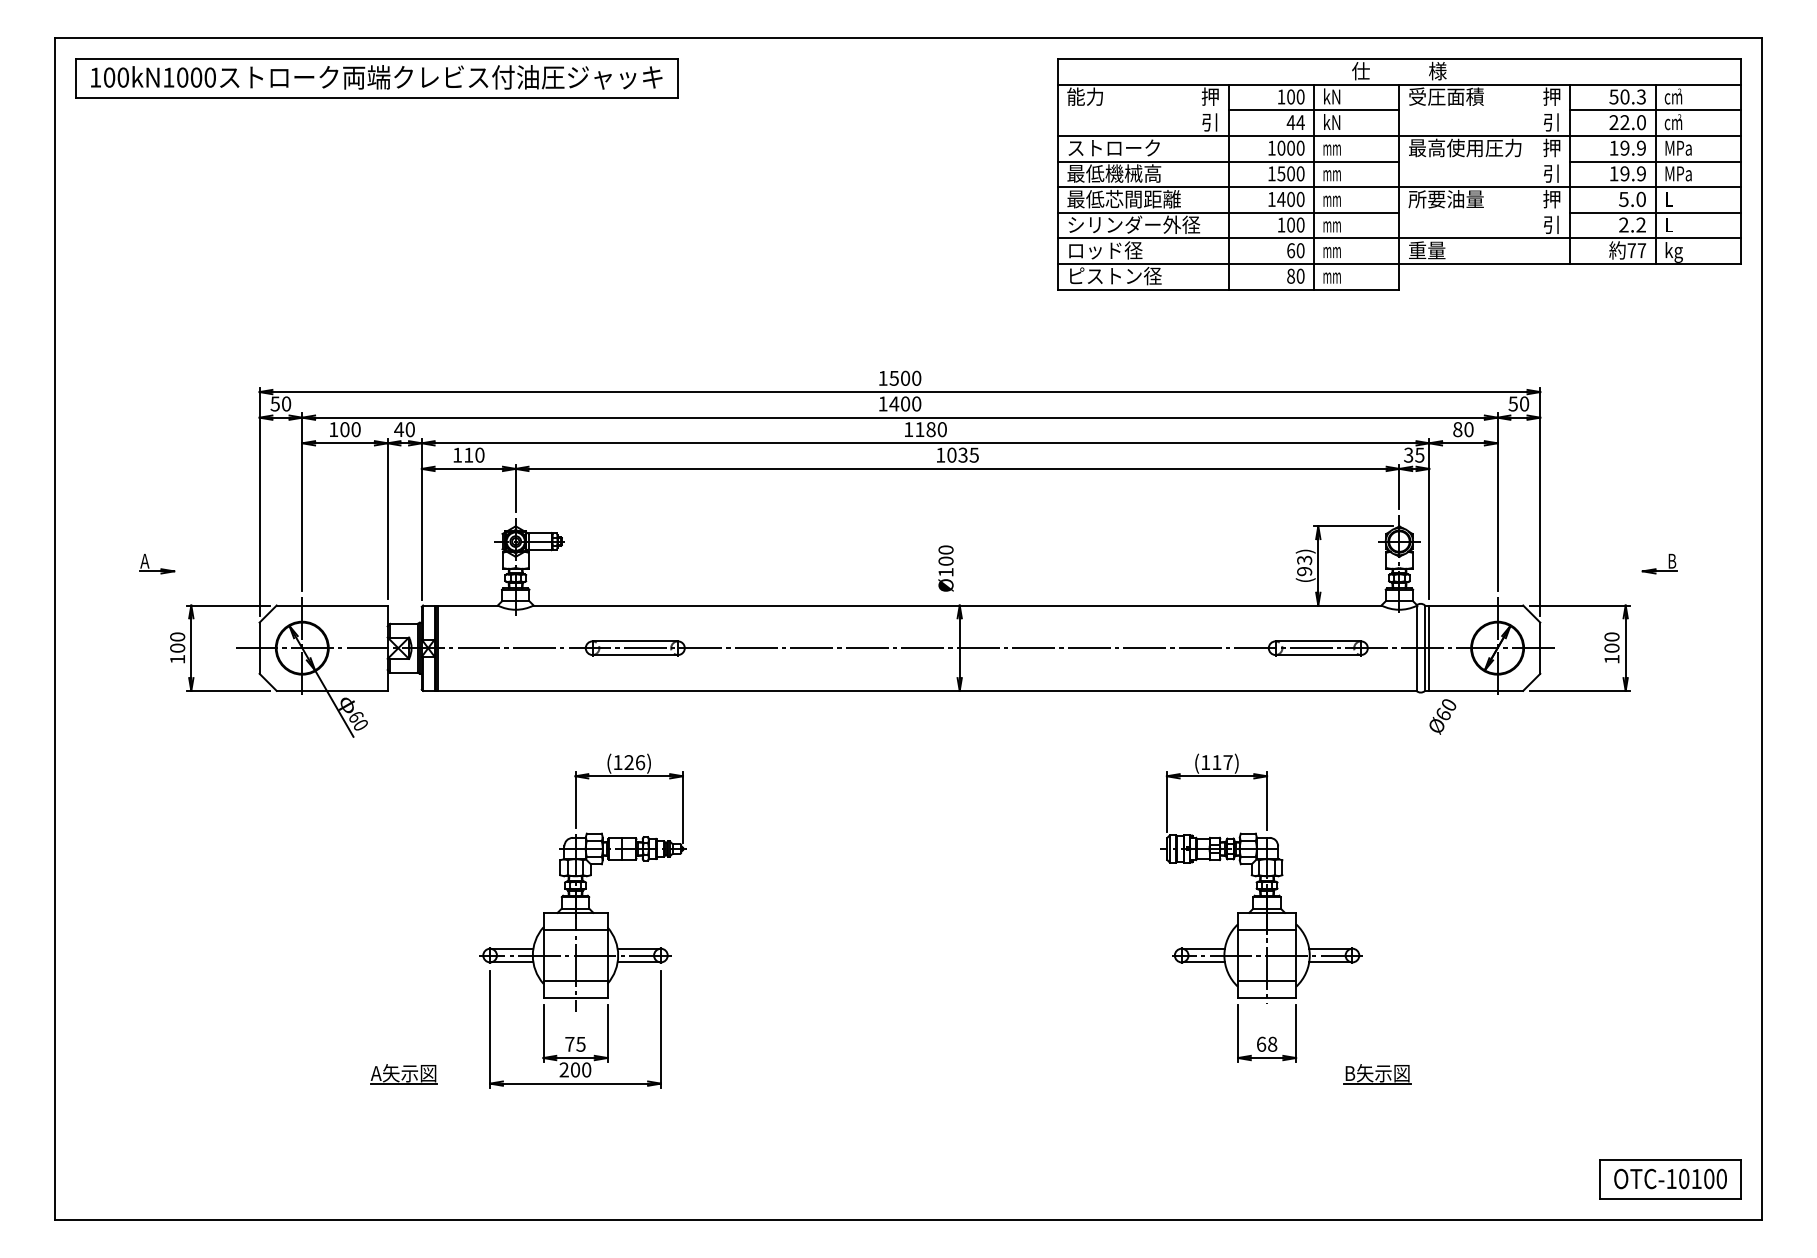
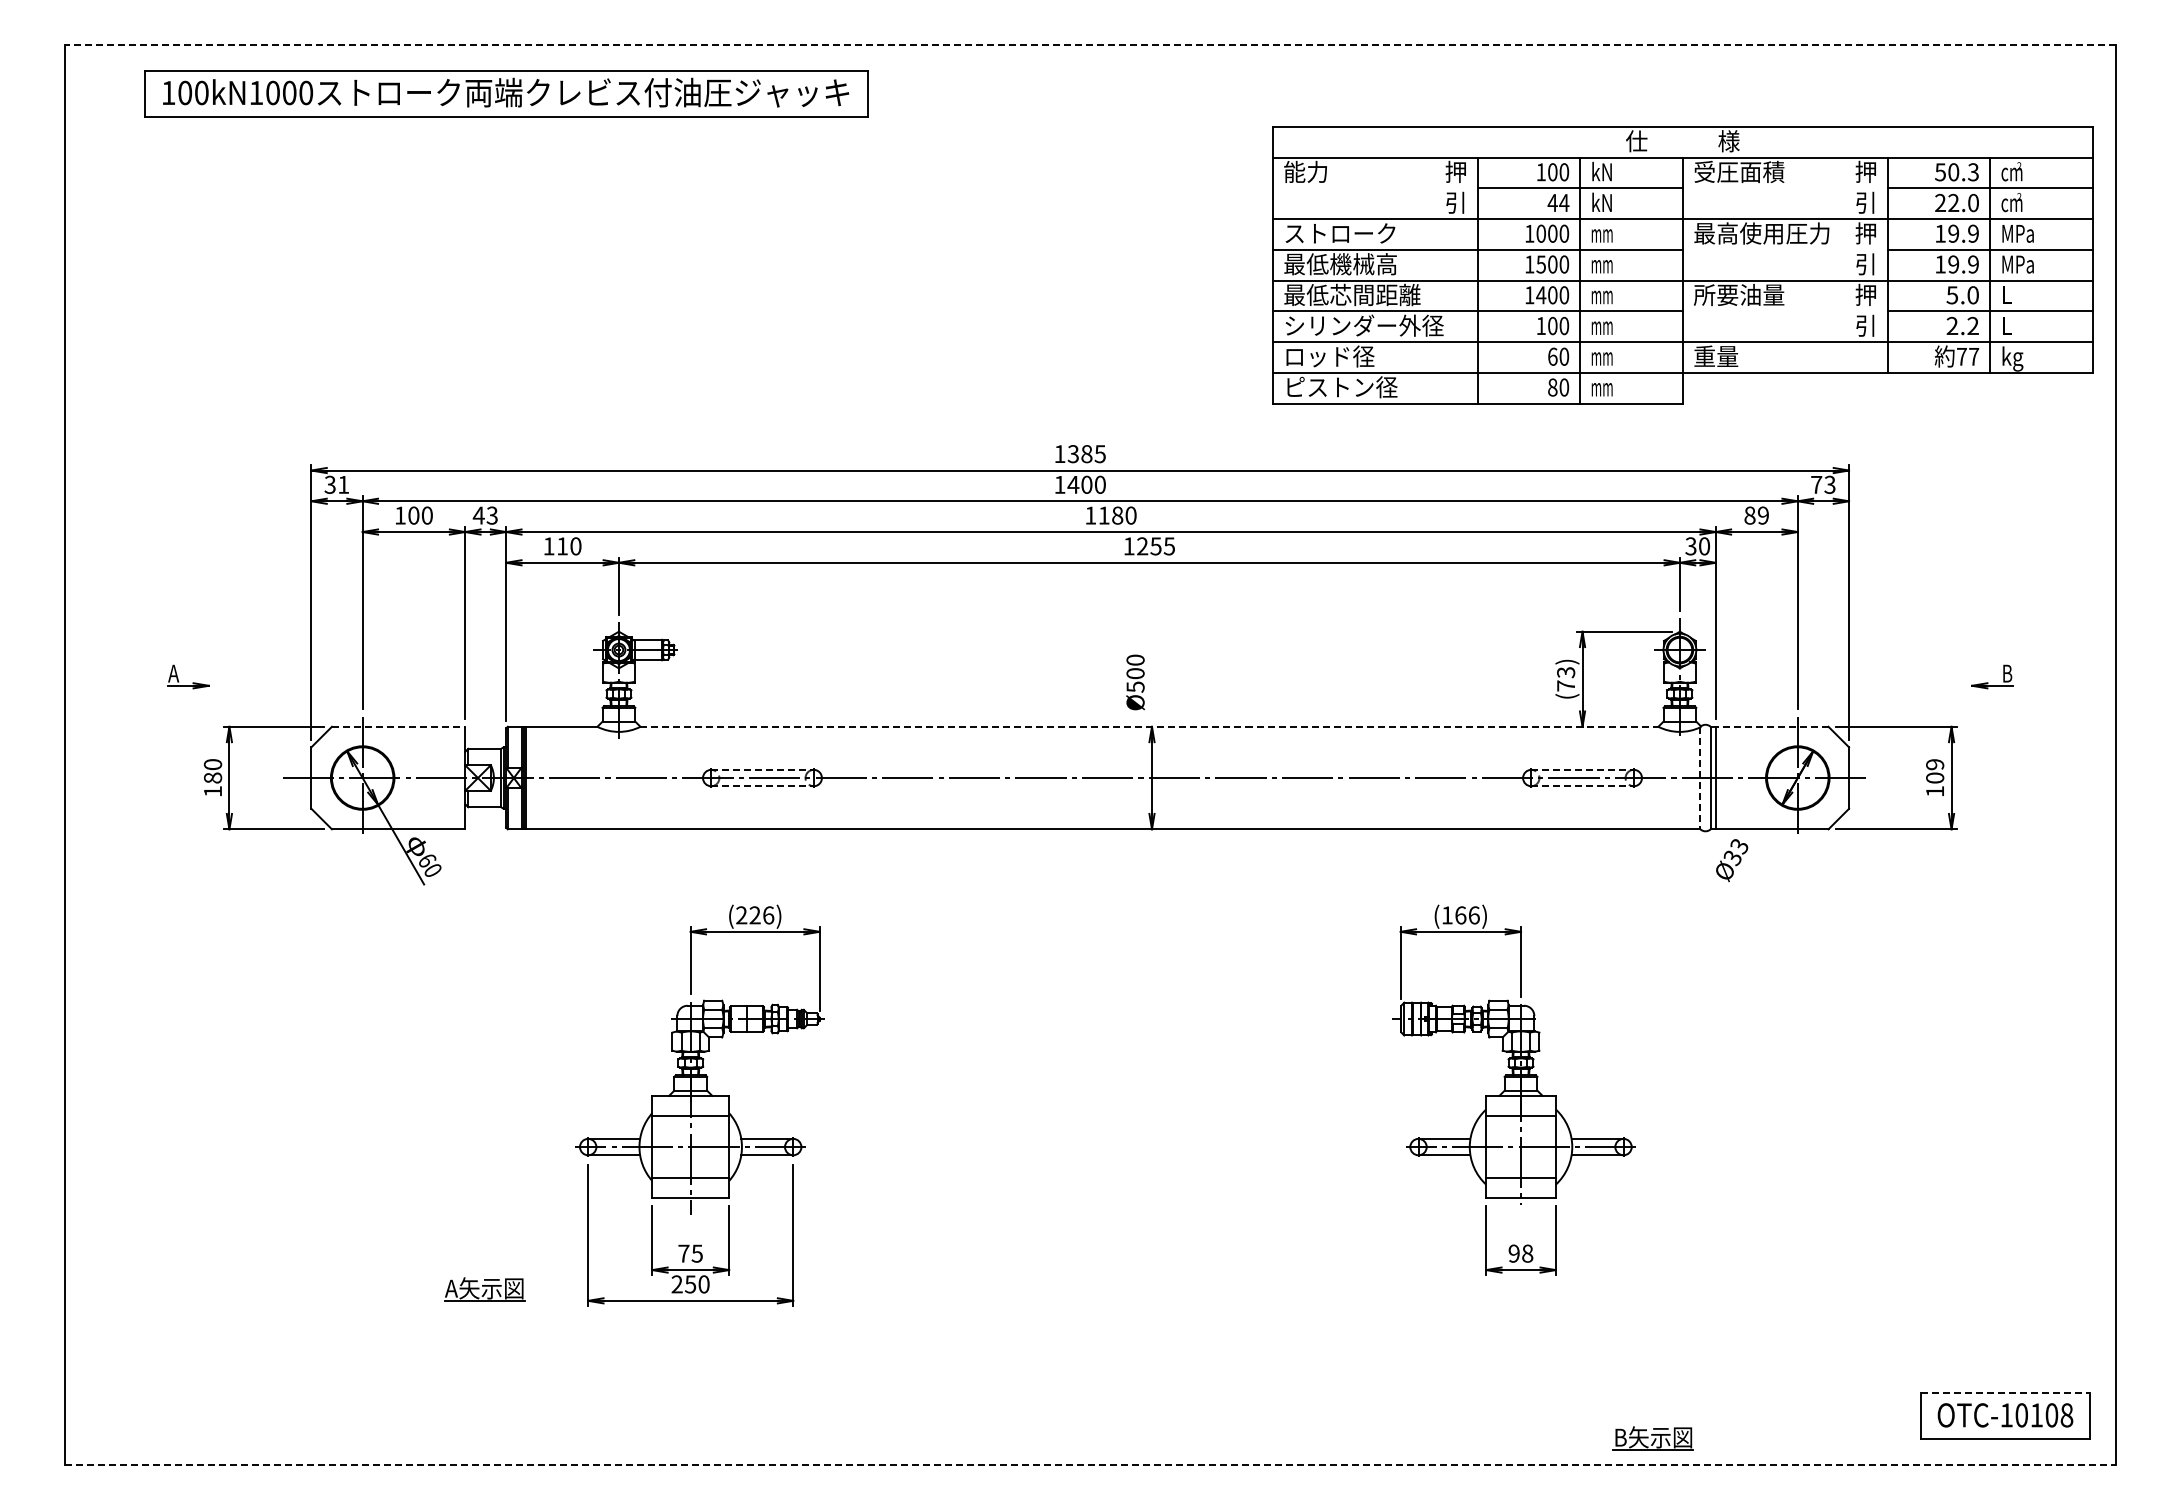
line: (908, 38) -> (1090, 45), solid -> dashed
part: (377, 78) -> (506, 93), moved
part: (1399, 174) -> (1682, 265), moved
text: (905, 378) -> (1086, 454), 1500 -> 1385
text: (281, 403) -> (337, 484), 50 -> 31
text: (1518, 403) -> (1822, 484), 50 -> 73
text: (409, 429) -> (491, 515), 40 -> 43
text: (1468, 429) -> (1762, 515), 80 -> 89
text: (957, 455) -> (1149, 546), 1035 -> 1255
text: (1419, 455) -> (1704, 546), 35 -> 30
text: (945, 571) -> (1135, 686), Ø100 -> Ø500
text: (1304, 571) -> (1566, 685), (93) -> (73)
line: (332, 605) -> (398, 726), solid -> dashed
line: (957, 605) -> (1149, 726), solid -> dashed
line: (1475, 605) -> (1771, 726), solid -> dashed
text: (1612, 636) -> (1935, 764), 100 -> 109
line: (635, 641) -> (762, 769), solid -> dashed
line: (1319, 641) -> (1583, 769), solid -> dashed
text: (177, 647) -> (212, 777), 100 -> 180
line: (1416, 648) -> (1700, 778), solid -> dashed
line: (635, 655) -> (762, 786), solid -> dashed
line: (1319, 655) -> (1583, 786), solid -> dashed
text: (1445, 710) -> (1735, 852), Ø60 -> Ø33
text: (617, 762) -> (741, 915), (126) -> (226)
text: (1222, 762) -> (1467, 915), (117) -> (166)
text: (1260, 1044) -> (1513, 1253), 68 -> 98
text: (575, 1070) -> (690, 1284), 200 -> 250
part: (1376, 1074) -> (1652, 1438), moved
line: (1670, 1160) -> (2005, 1393), solid -> dashed
text: (1721, 1179) -> (2066, 1415), OTC-10100 -> OTC-10108
line: (908, 1219) -> (1090, 1464), solid -> dashed

